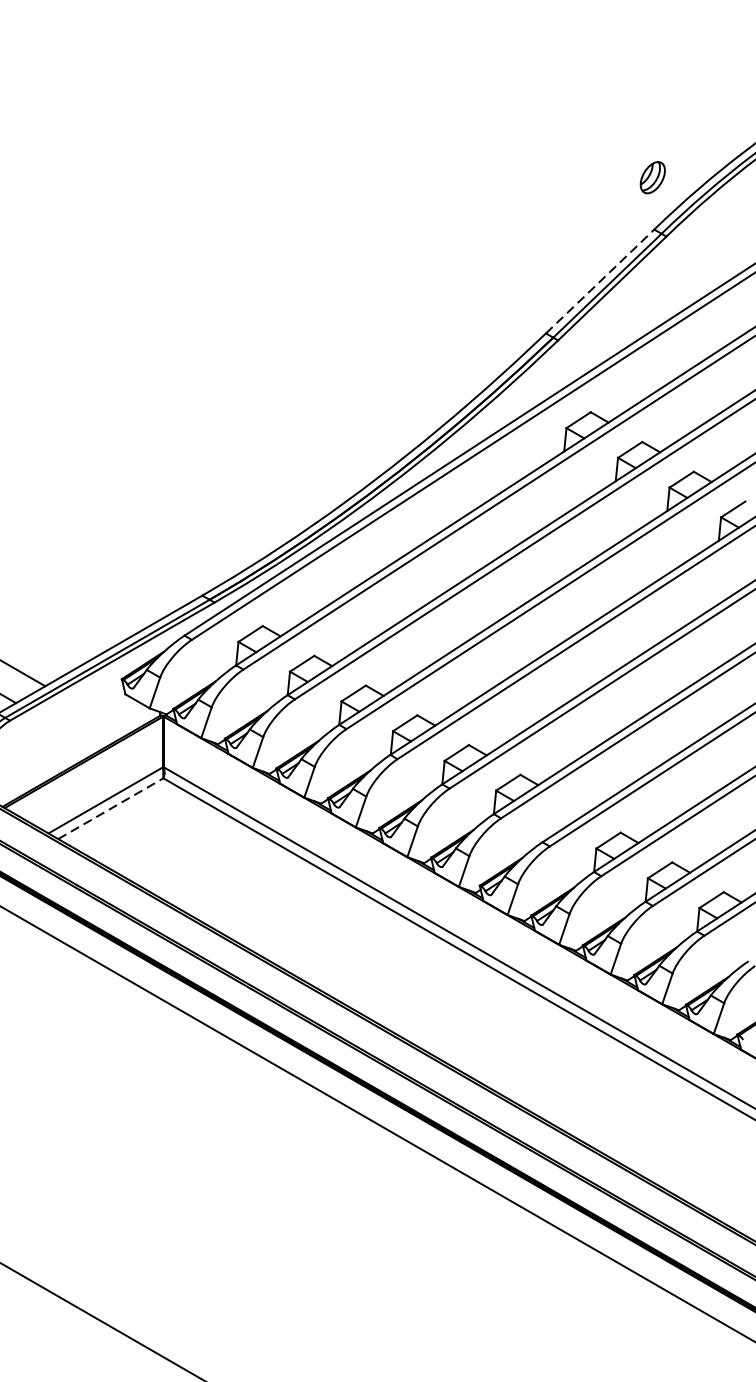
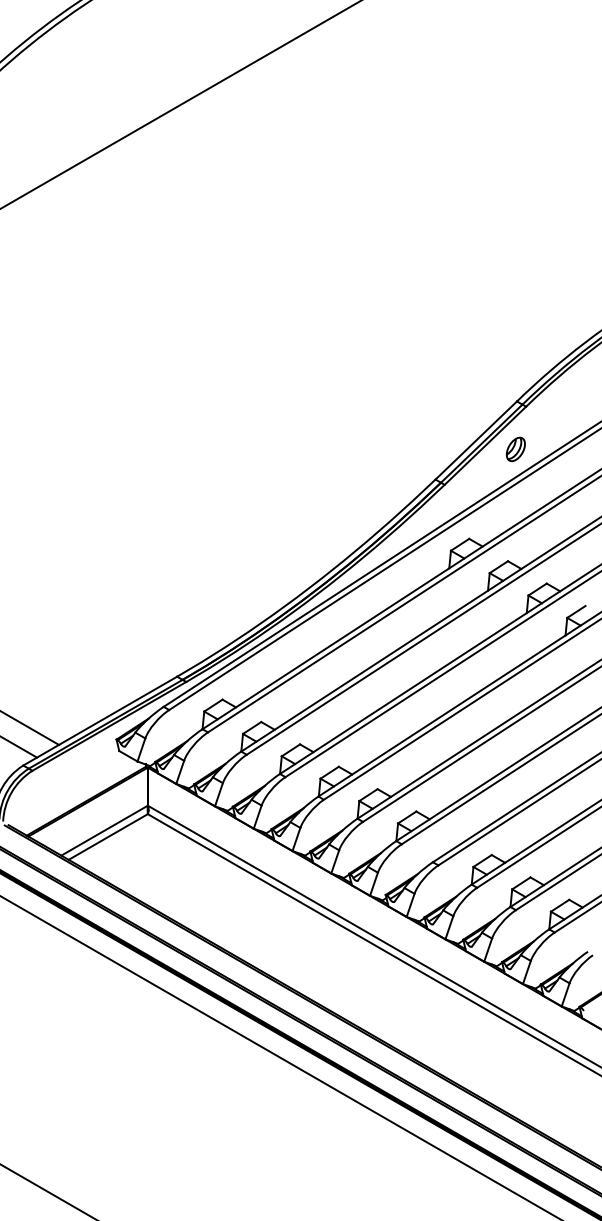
part: (652, 177) -> (515, 449), moved
line: (600, 281) -> (476, 440), dashed -> solid
line: (111, 809) -> (108, 837), dashed -> solid

